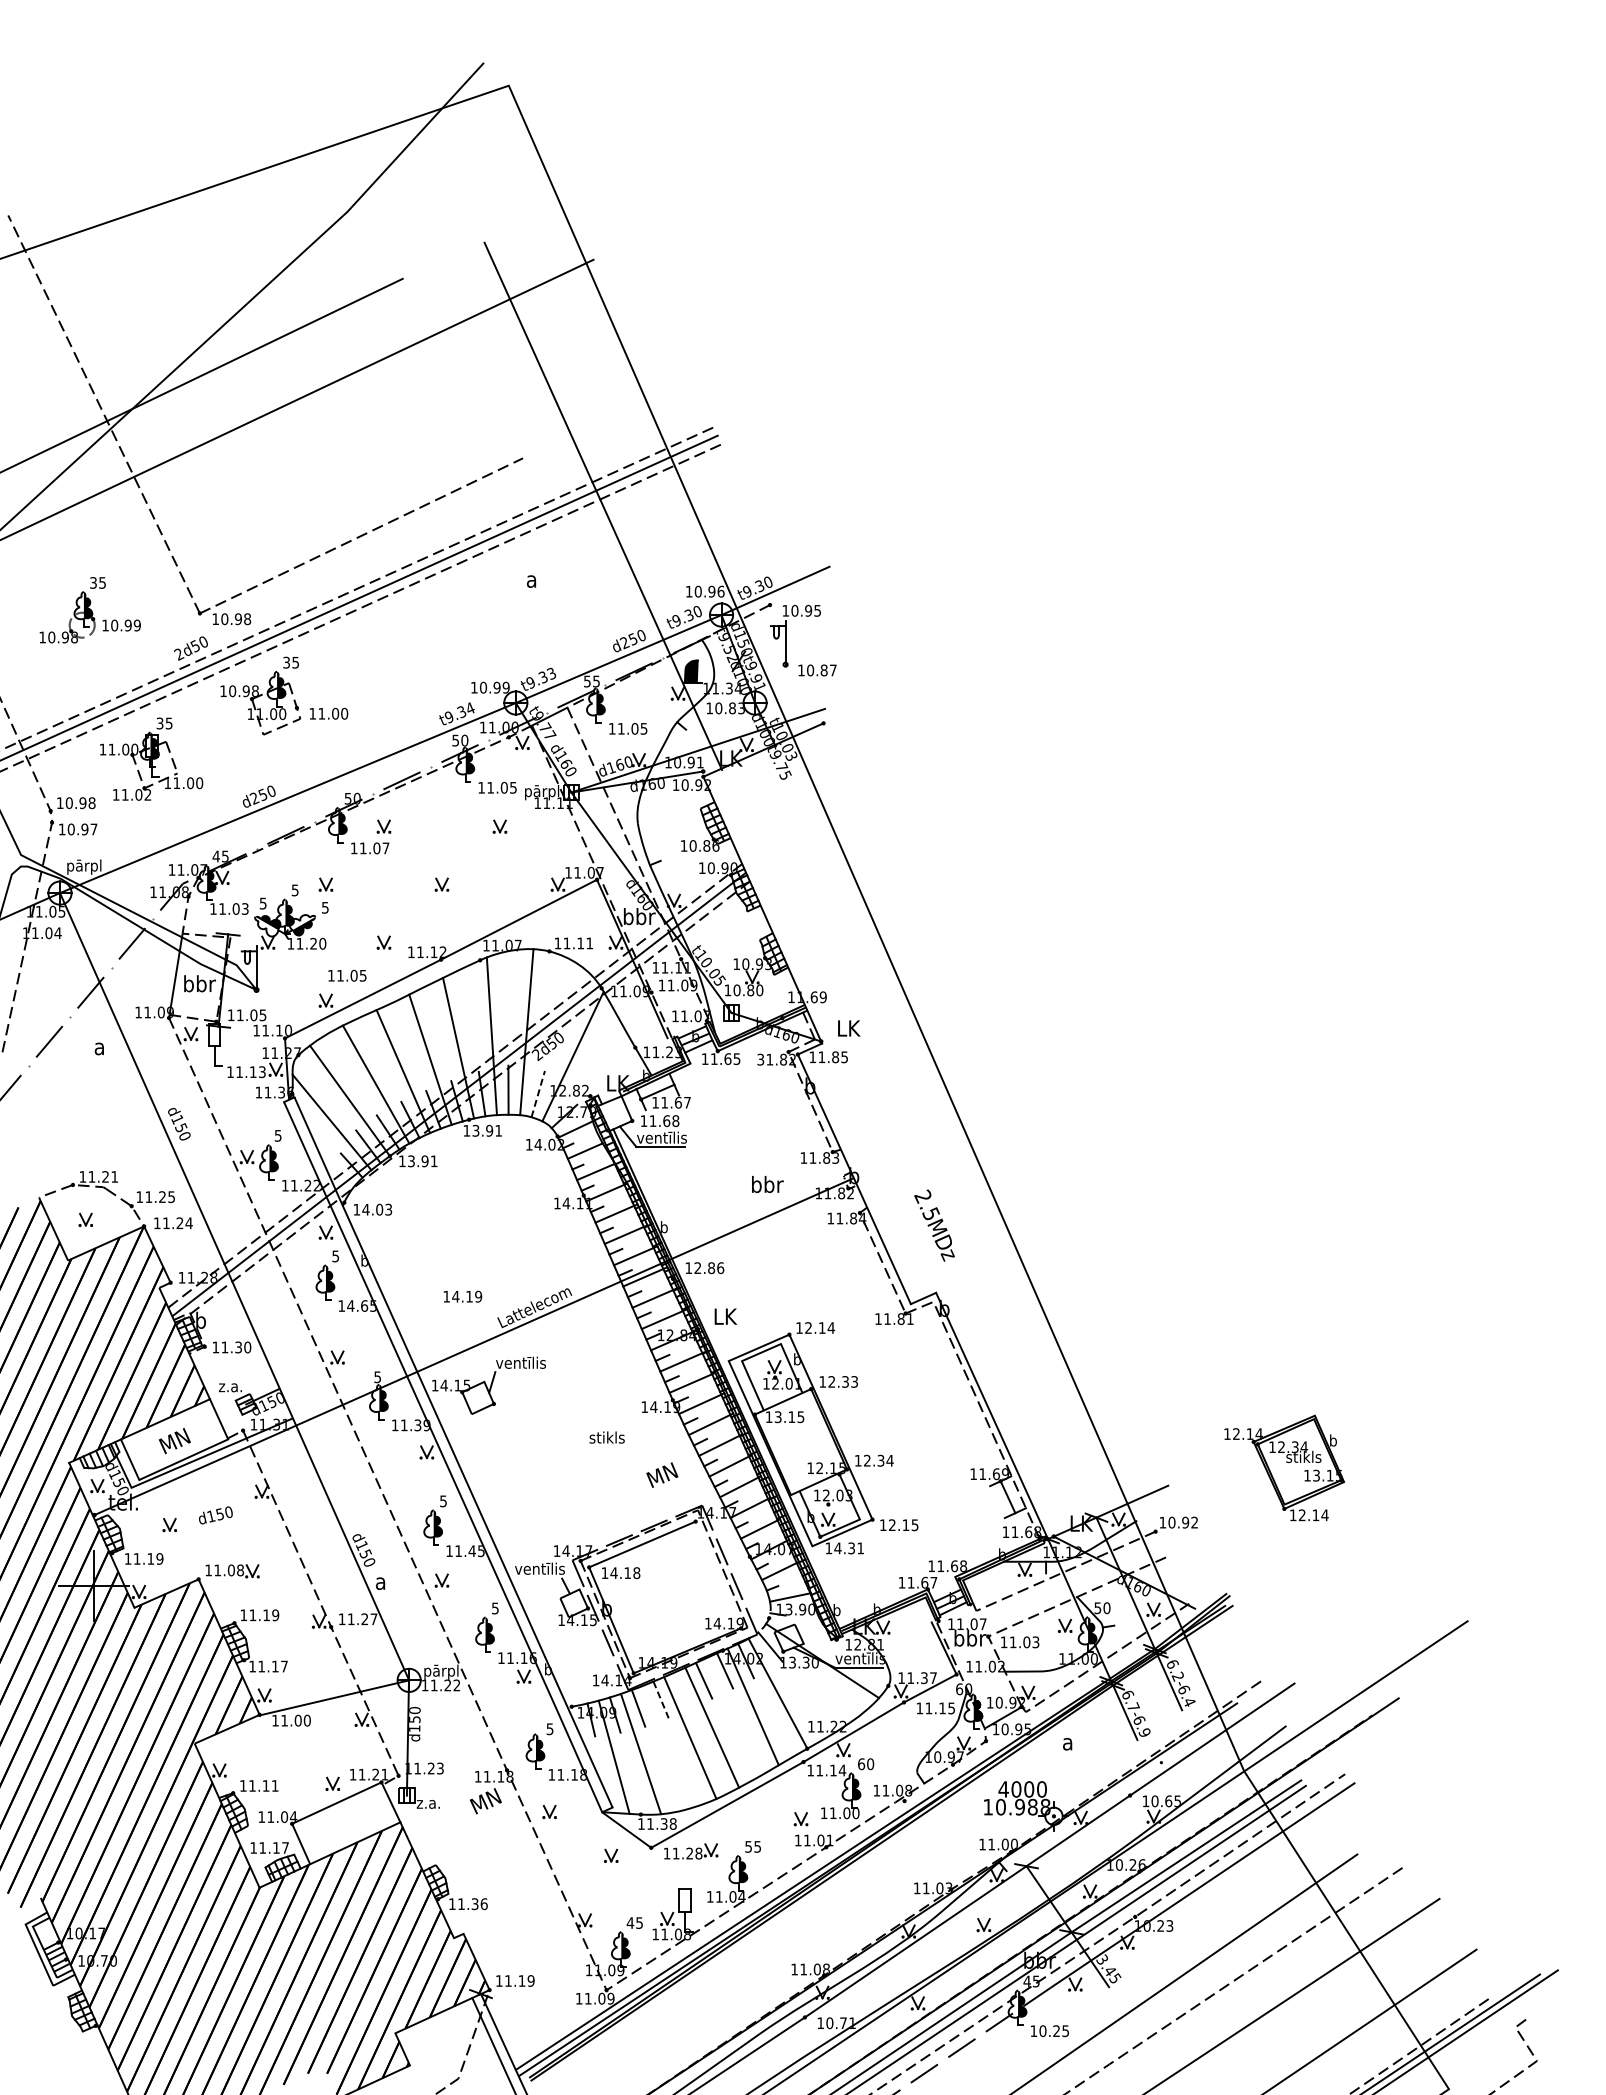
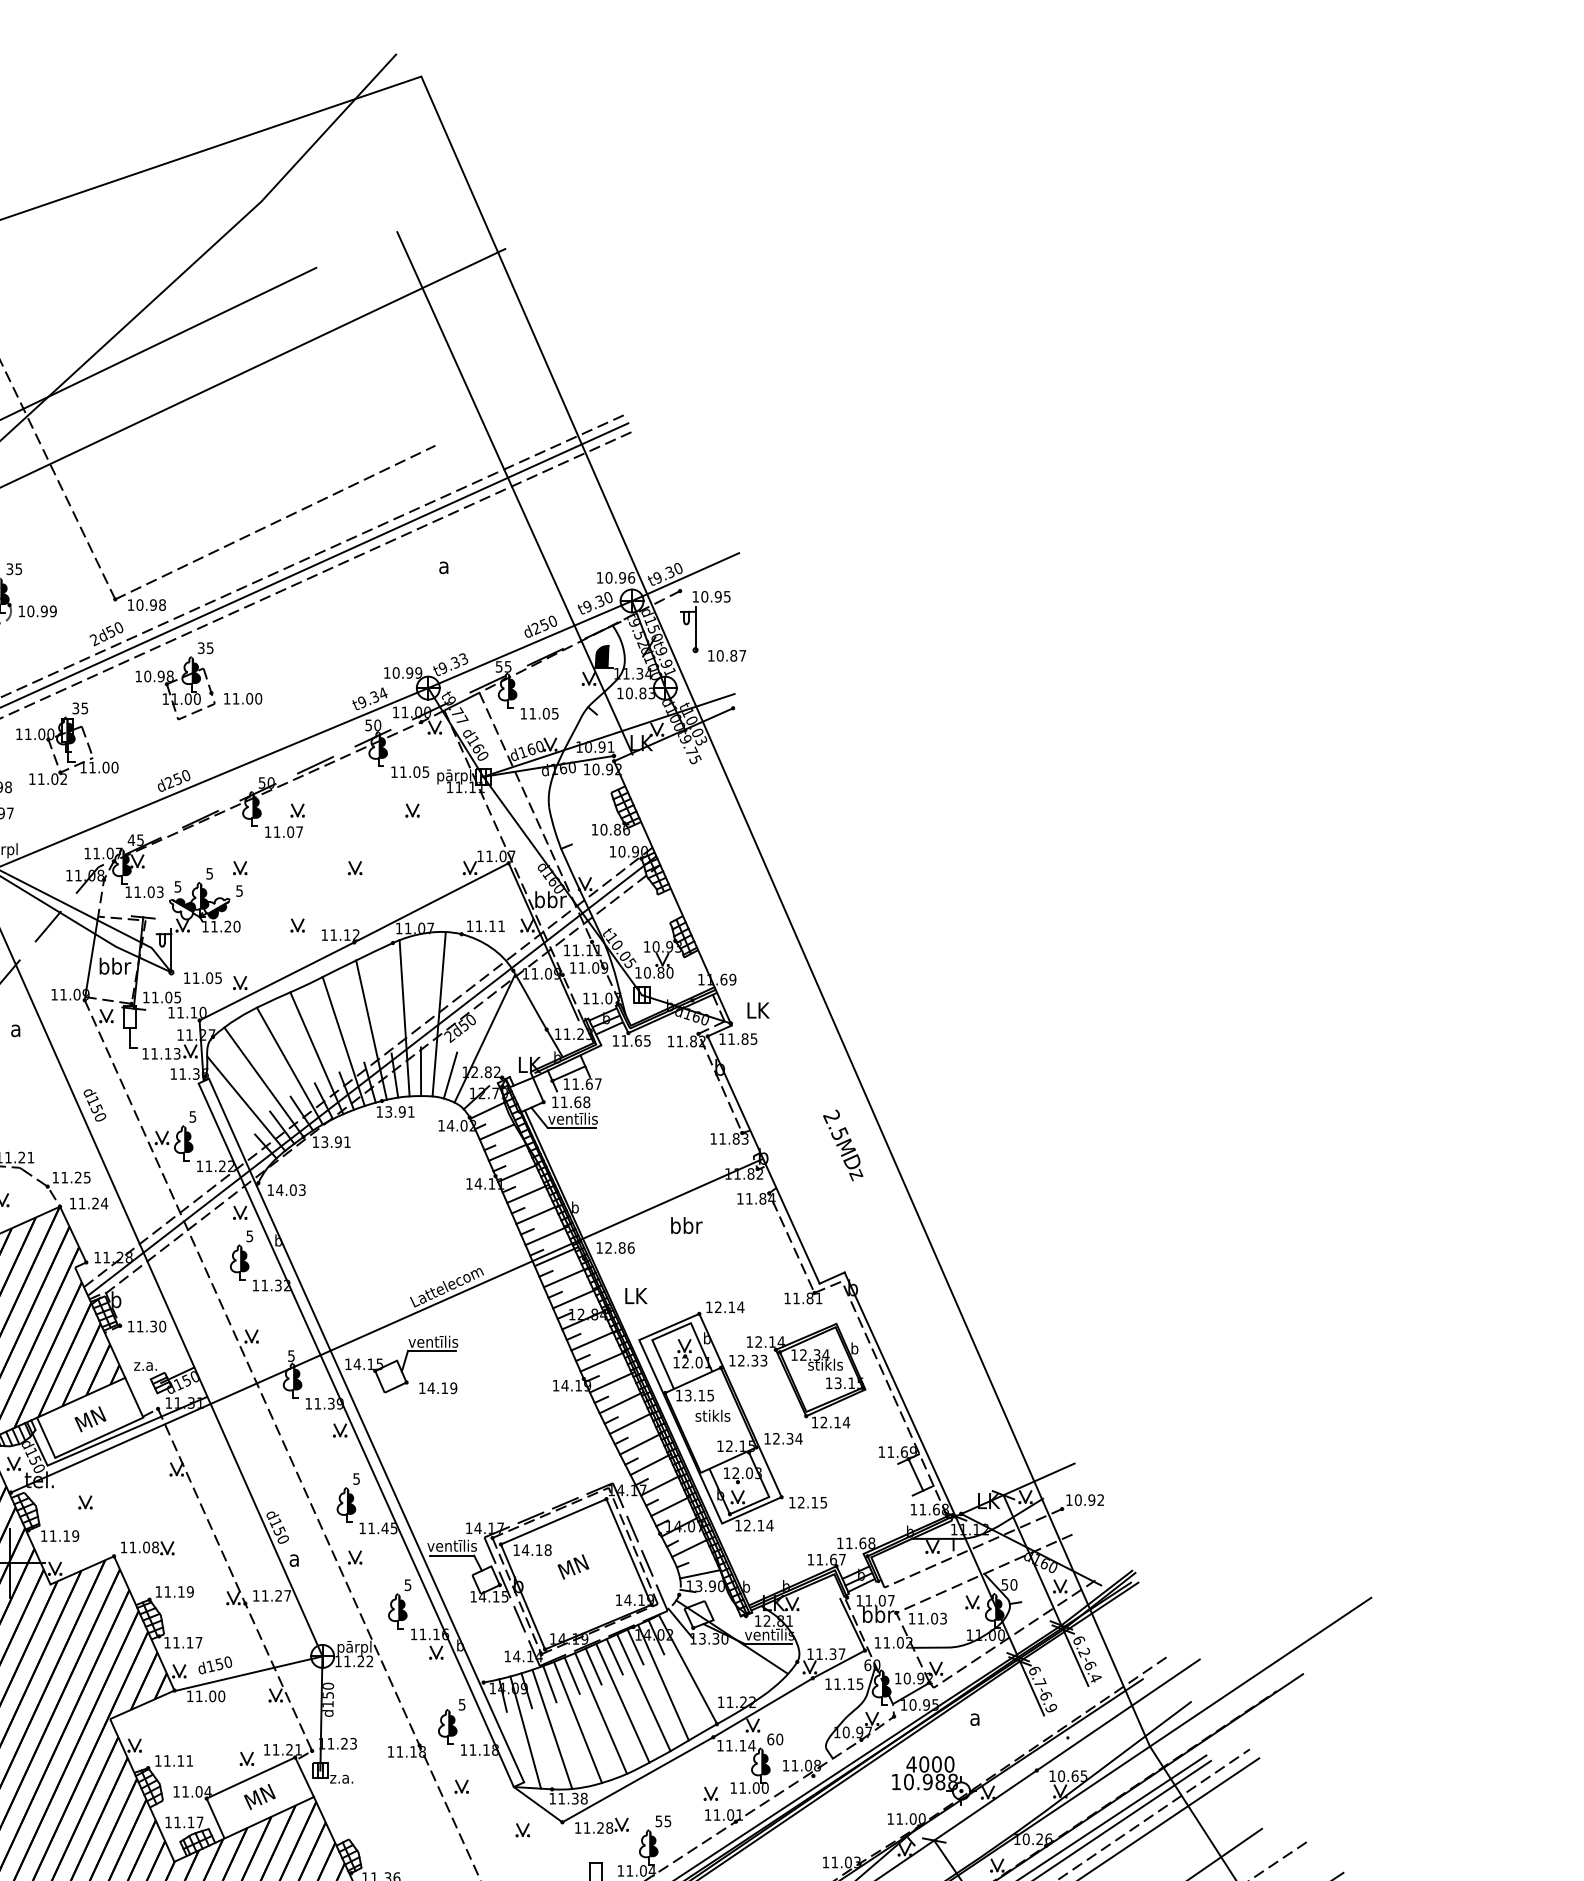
text: (347, 975) -> (203, 977), moved
text: (760, 1059) -> (670, 1041), 31.82 -> 11.82
line: (538, 1093) -> (450, 1074), dashed -> solid
text: (767, 1184) -> (686, 1225), moved
text: (934, 1225) -> (843, 1145), moved
text: (462, 1296) -> (437, 1388), moved
text: (361, 1305) -> (275, 1285), 14.65 -> 11.32
line: (519, 1372) -> (431, 1351), added
text: (606, 1437) -> (712, 1415), moved
part: (1284, 1467) -> (806, 1375), moved
text: (662, 1474) -> (573, 1566), moved
text: (215, 1515) -> (214, 1665), moved
text: (849, 1548) -> (758, 1525), 14.31 -> 12.14
line: (718, 1574) -> (629, 1551), added
line: (539, 1578) -> (451, 1555), added
line: (682, 1690) -> (593, 1666), added
line: (661, 1699) -> (572, 1675), dashed -> solid
line: (733, 1717) -> (643, 1693), added
line: (666, 1746) -> (577, 1721), added
text: (485, 1801) -> (259, 1797), moved

